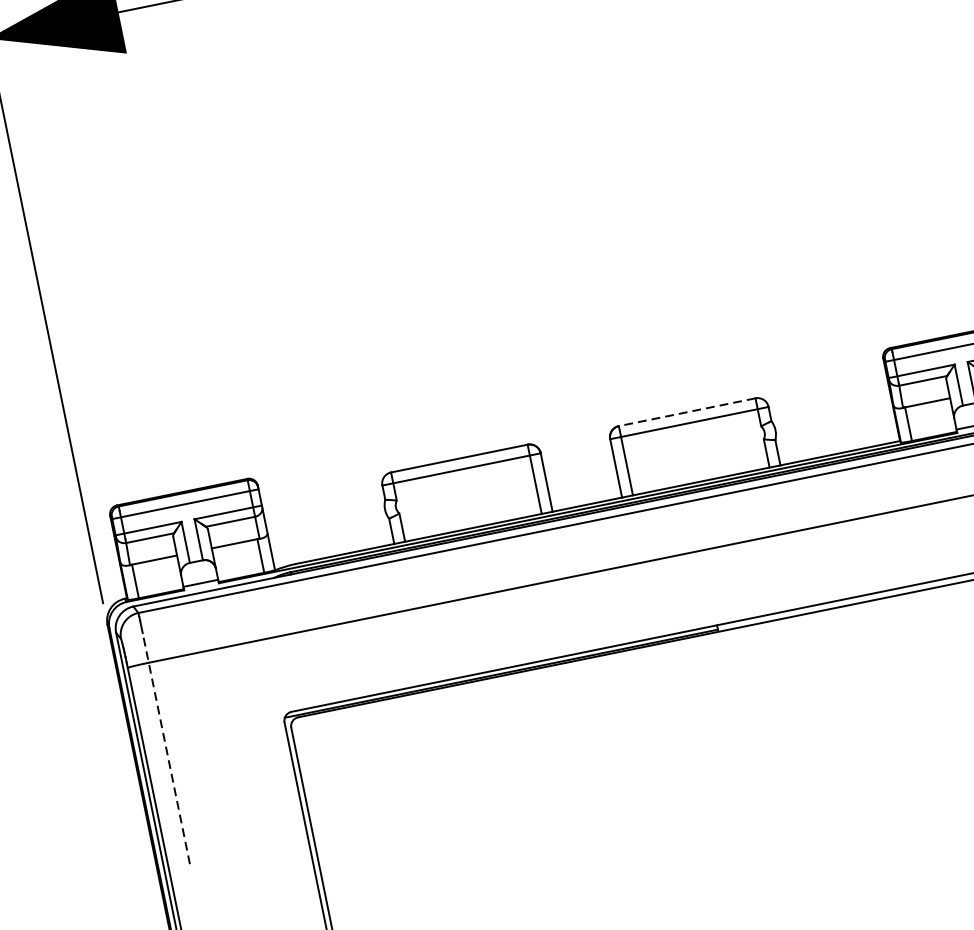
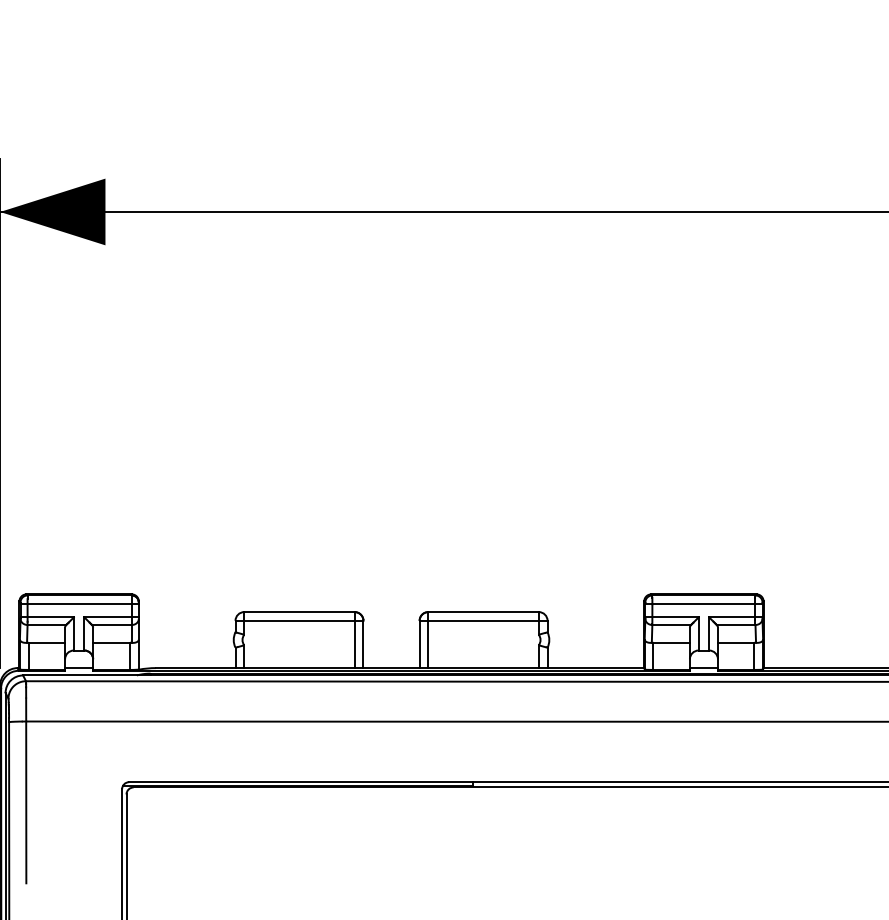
line: (687, 412) -> (483, 612), dashed -> solid
line: (166, 746) -> (26, 789), dashed -> solid

